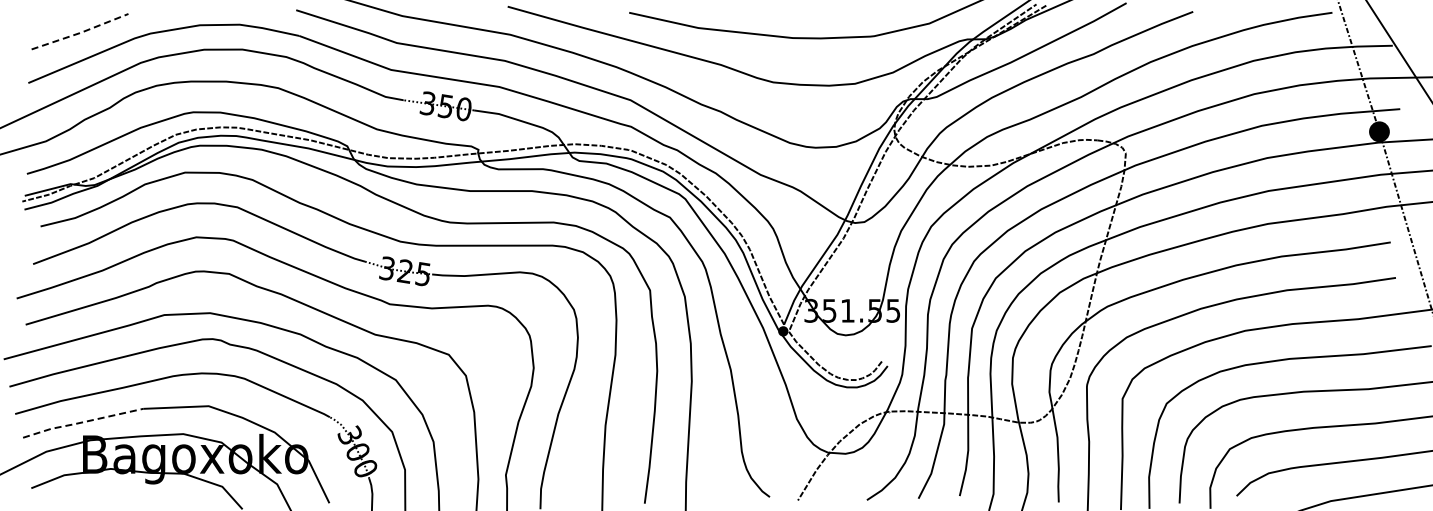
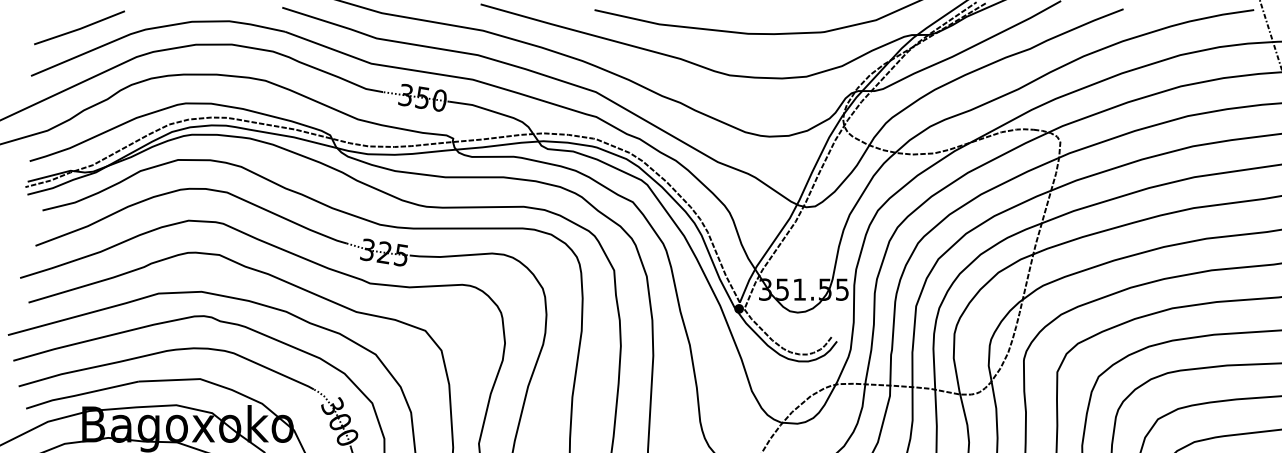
line: (80, 32) -> (79, 28), dashed -> solid
line: (82, 422) -> (81, 394), dashed -> solid

